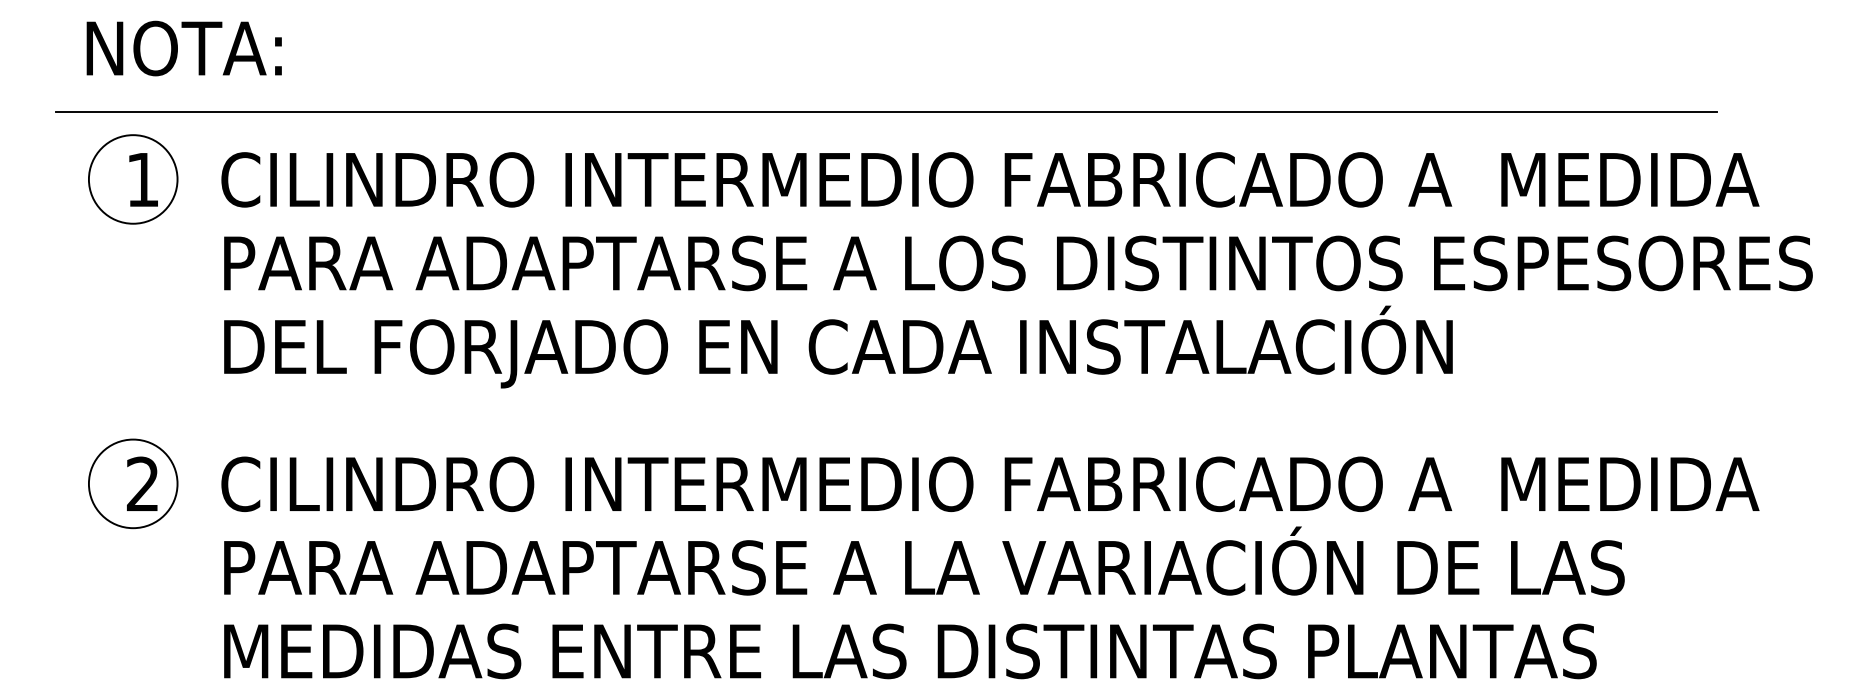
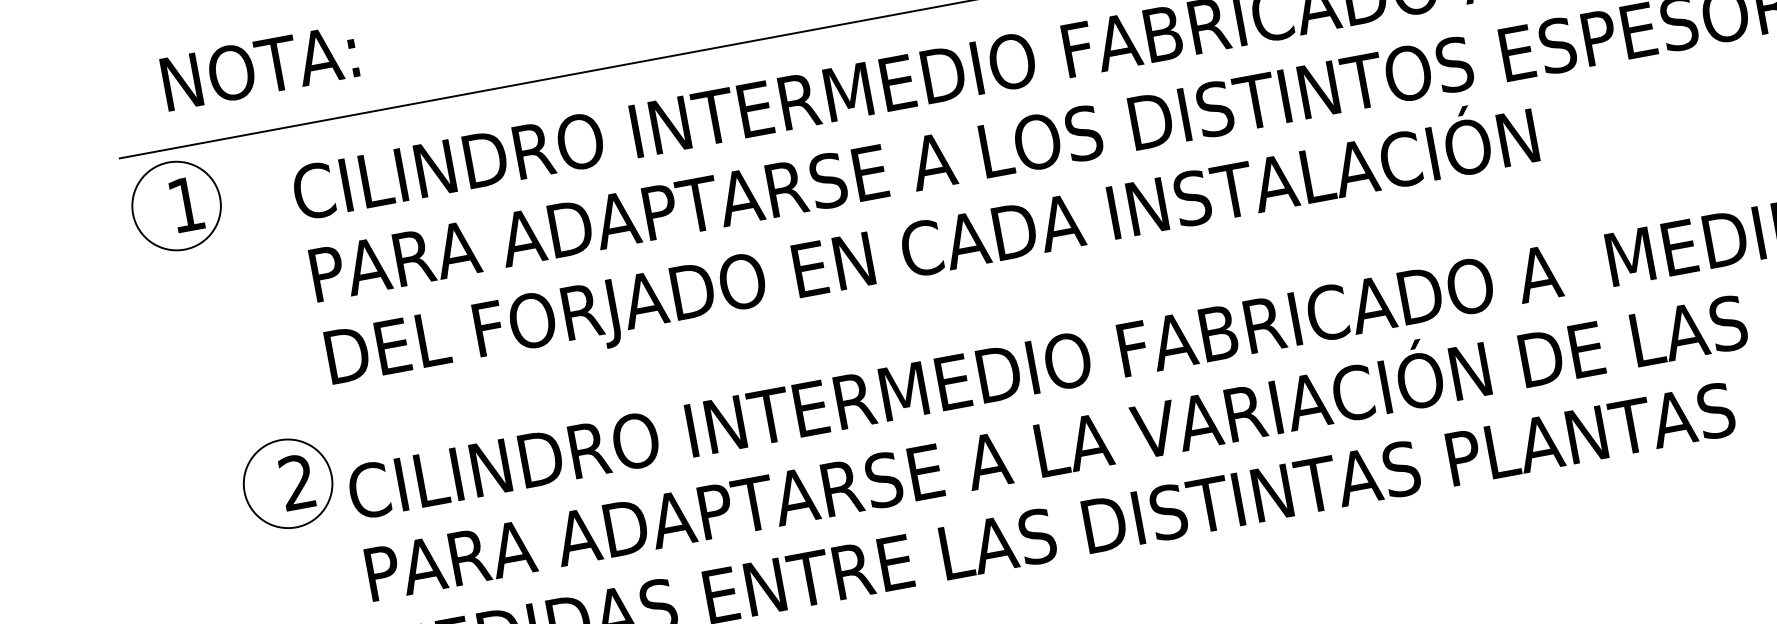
text: (183, 48) -> (259, 67), moved
part: (133, 179) -> (176, 206), moved
part: (133, 483) -> (288, 483), moved

